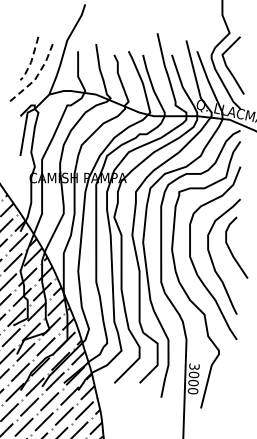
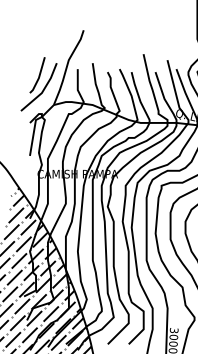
line: (31, 61) -> (39, 77), dashed -> solid
line: (36, 76) -> (43, 90), dashed -> solid

